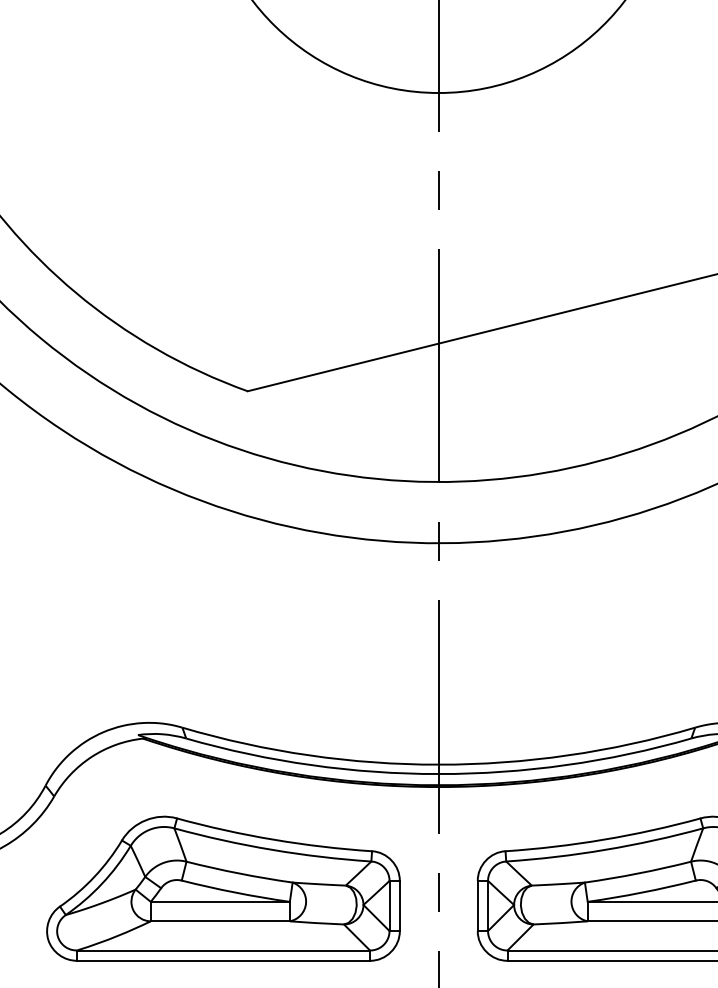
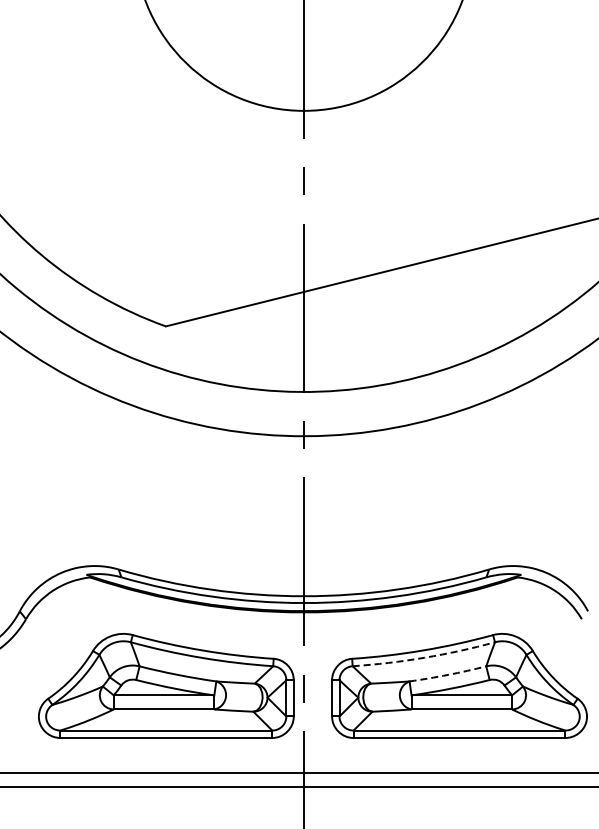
arc: (605, 849) -> (424, 657), solid -> dashed
arc: (638, 872) -> (448, 674), solid -> dashed
part: (223, 888) -> (166, 685), moved

